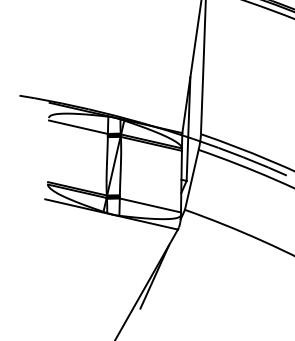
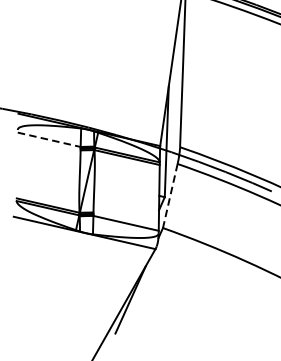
line: (78, 127) -> (49, 140), solid -> dashed
line: (191, 179) -> (169, 195), solid -> dashed

